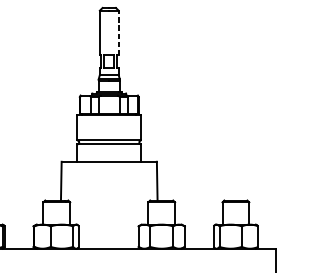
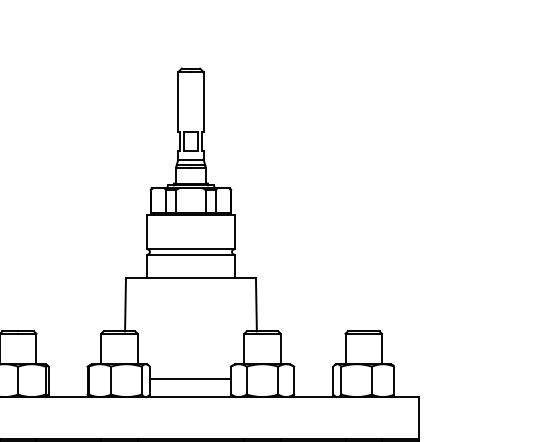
line: (118, 32) -> (203, 101), dashed -> solid
line: (108, 235) -> (189, 379), added

